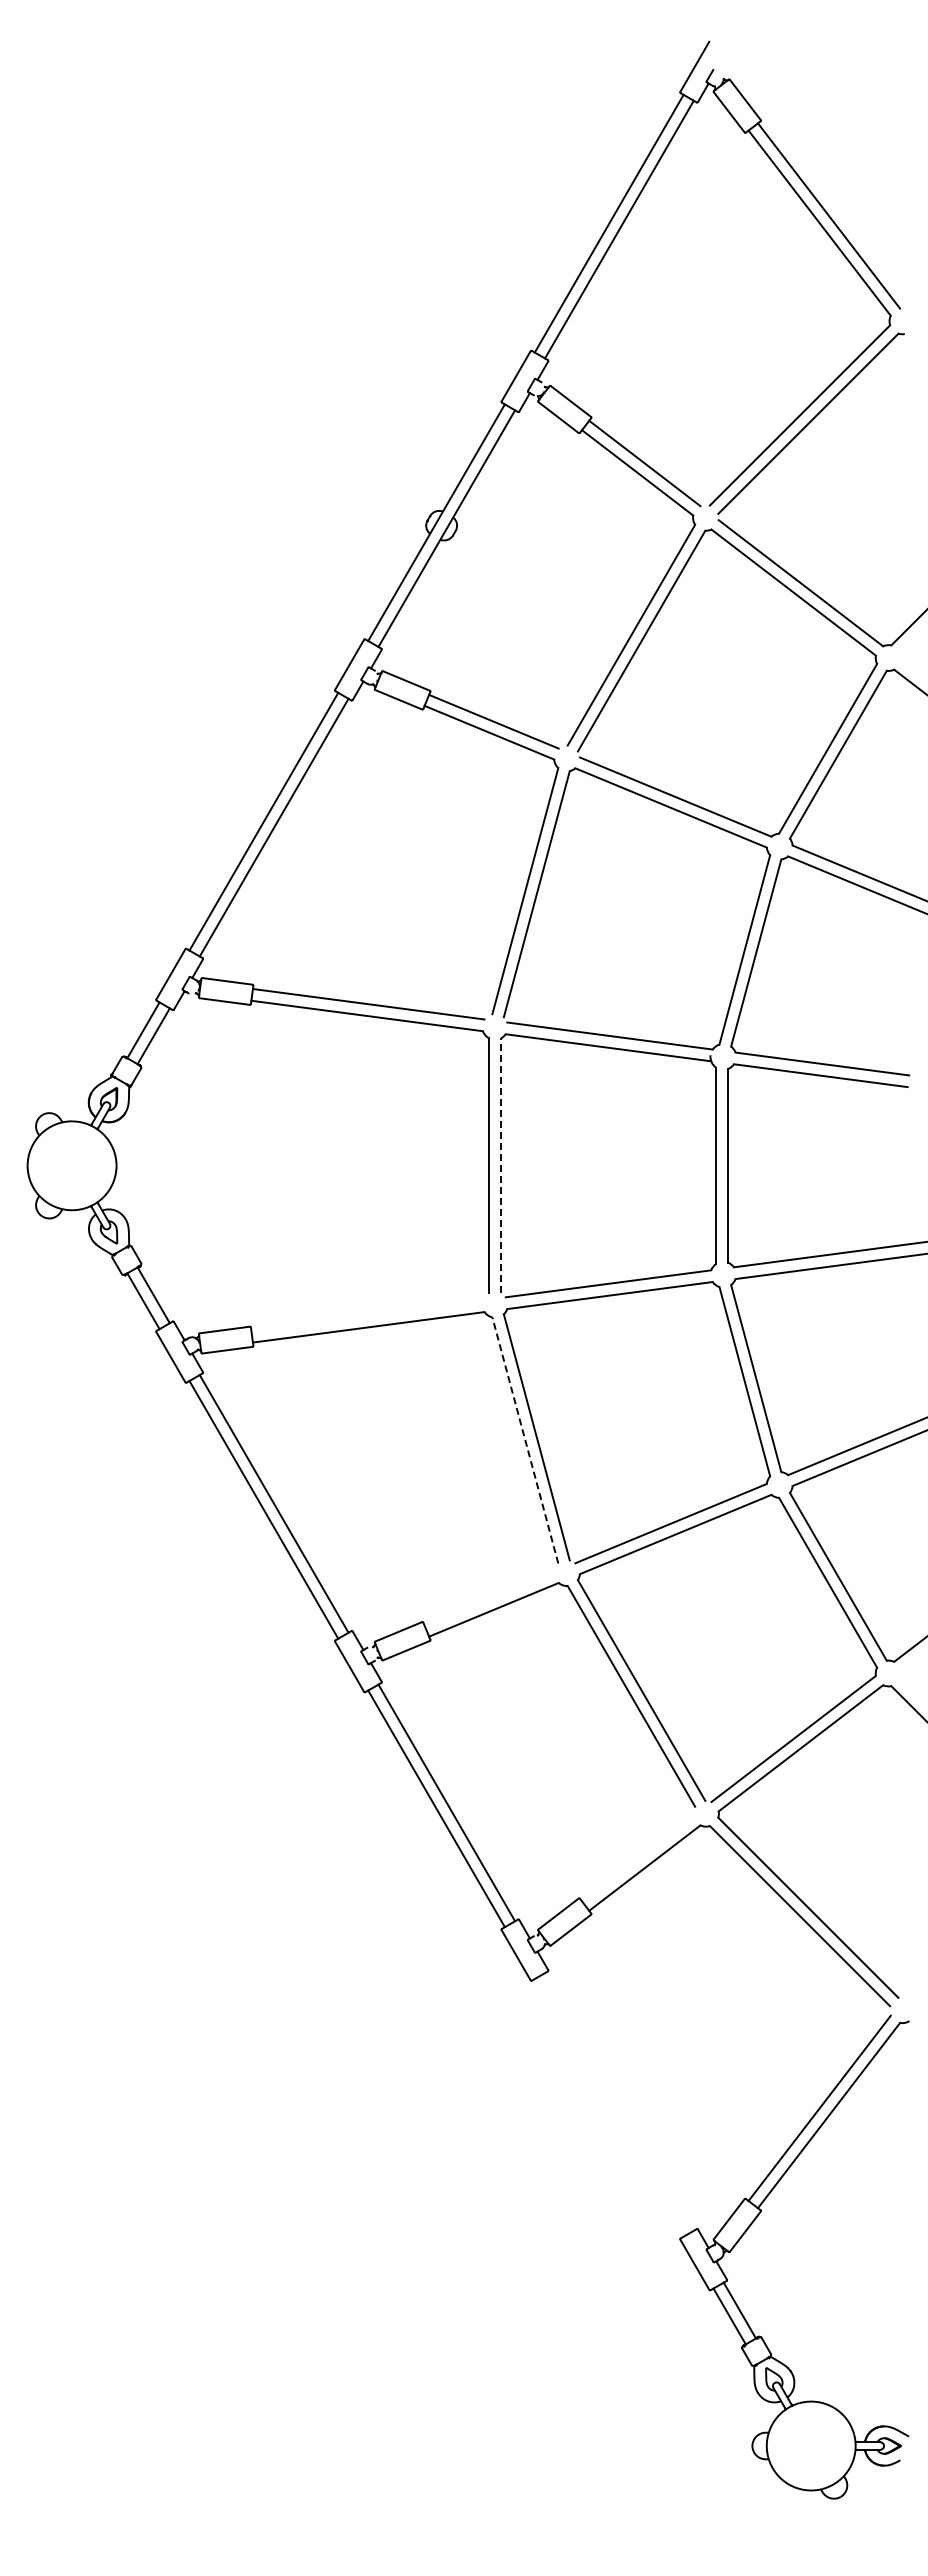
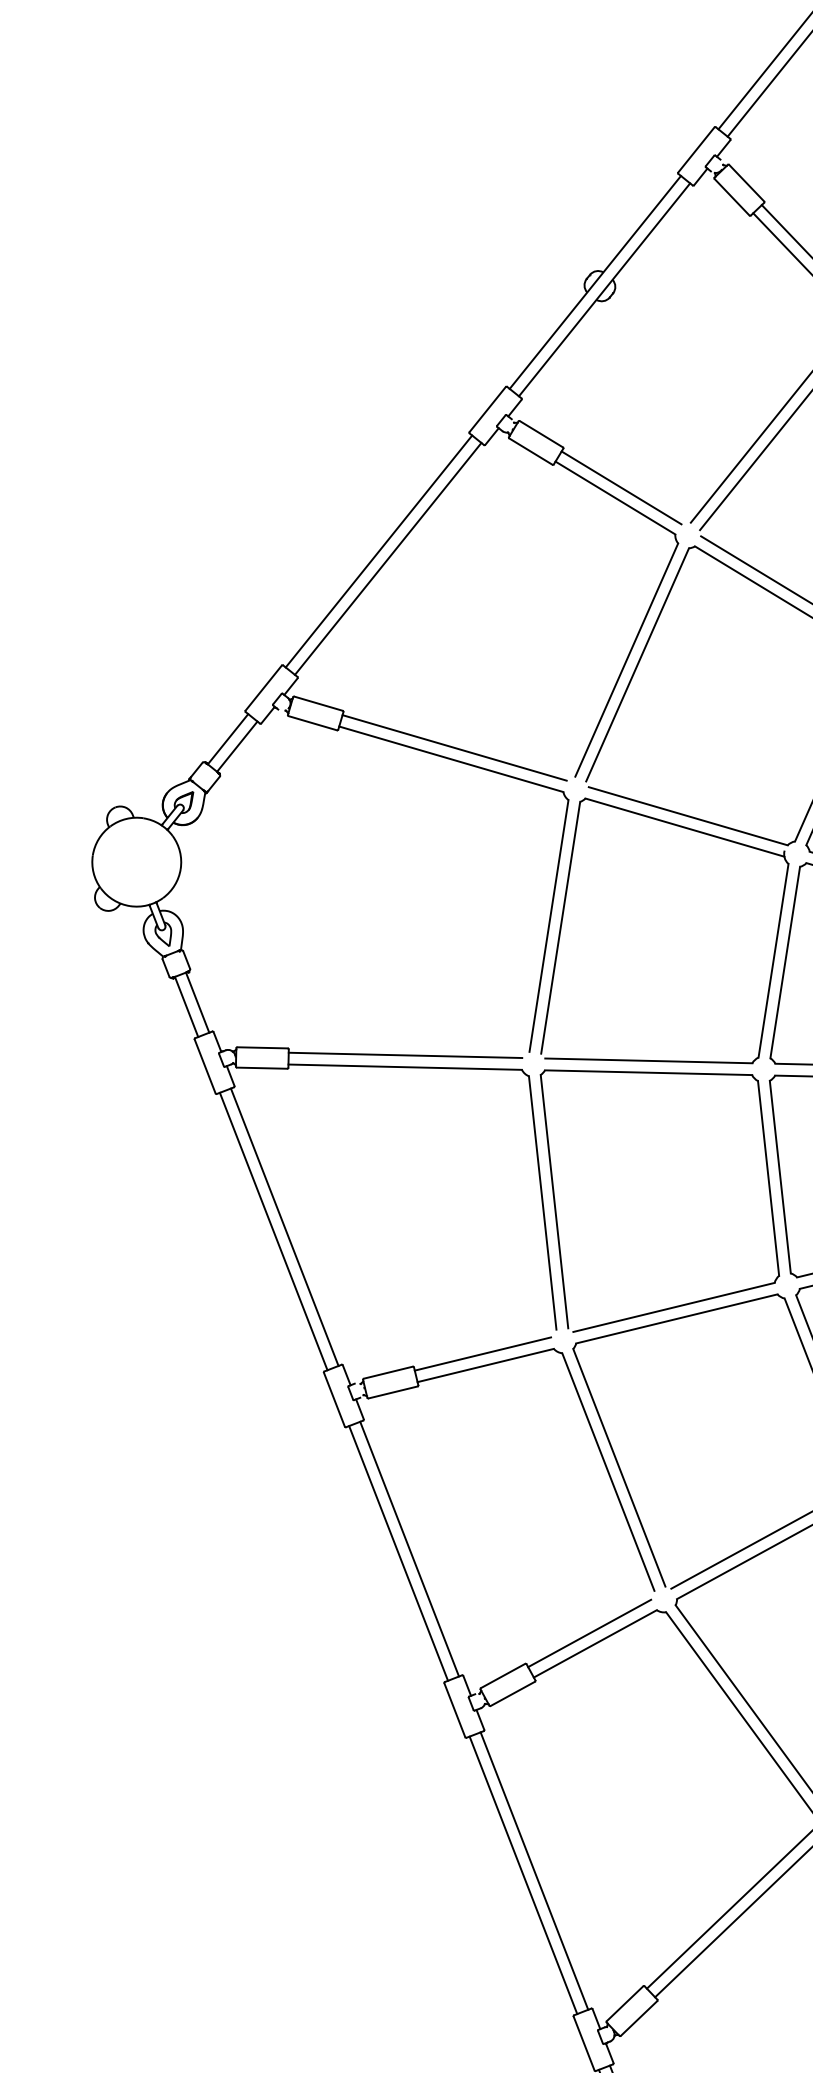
line: (501, 1165) -> (561, 927), dashed -> solid
line: (366, 1315) -> (404, 1055), added
line: (525, 1439) -> (542, 1202), dashed -> solid
line: (489, 1598) -> (483, 1353), added
line: (637, 1858) -> (589, 1633), added
line: (619, 2101) -> (534, 1870), added
line: (608, 2107) -> (522, 1874), added

